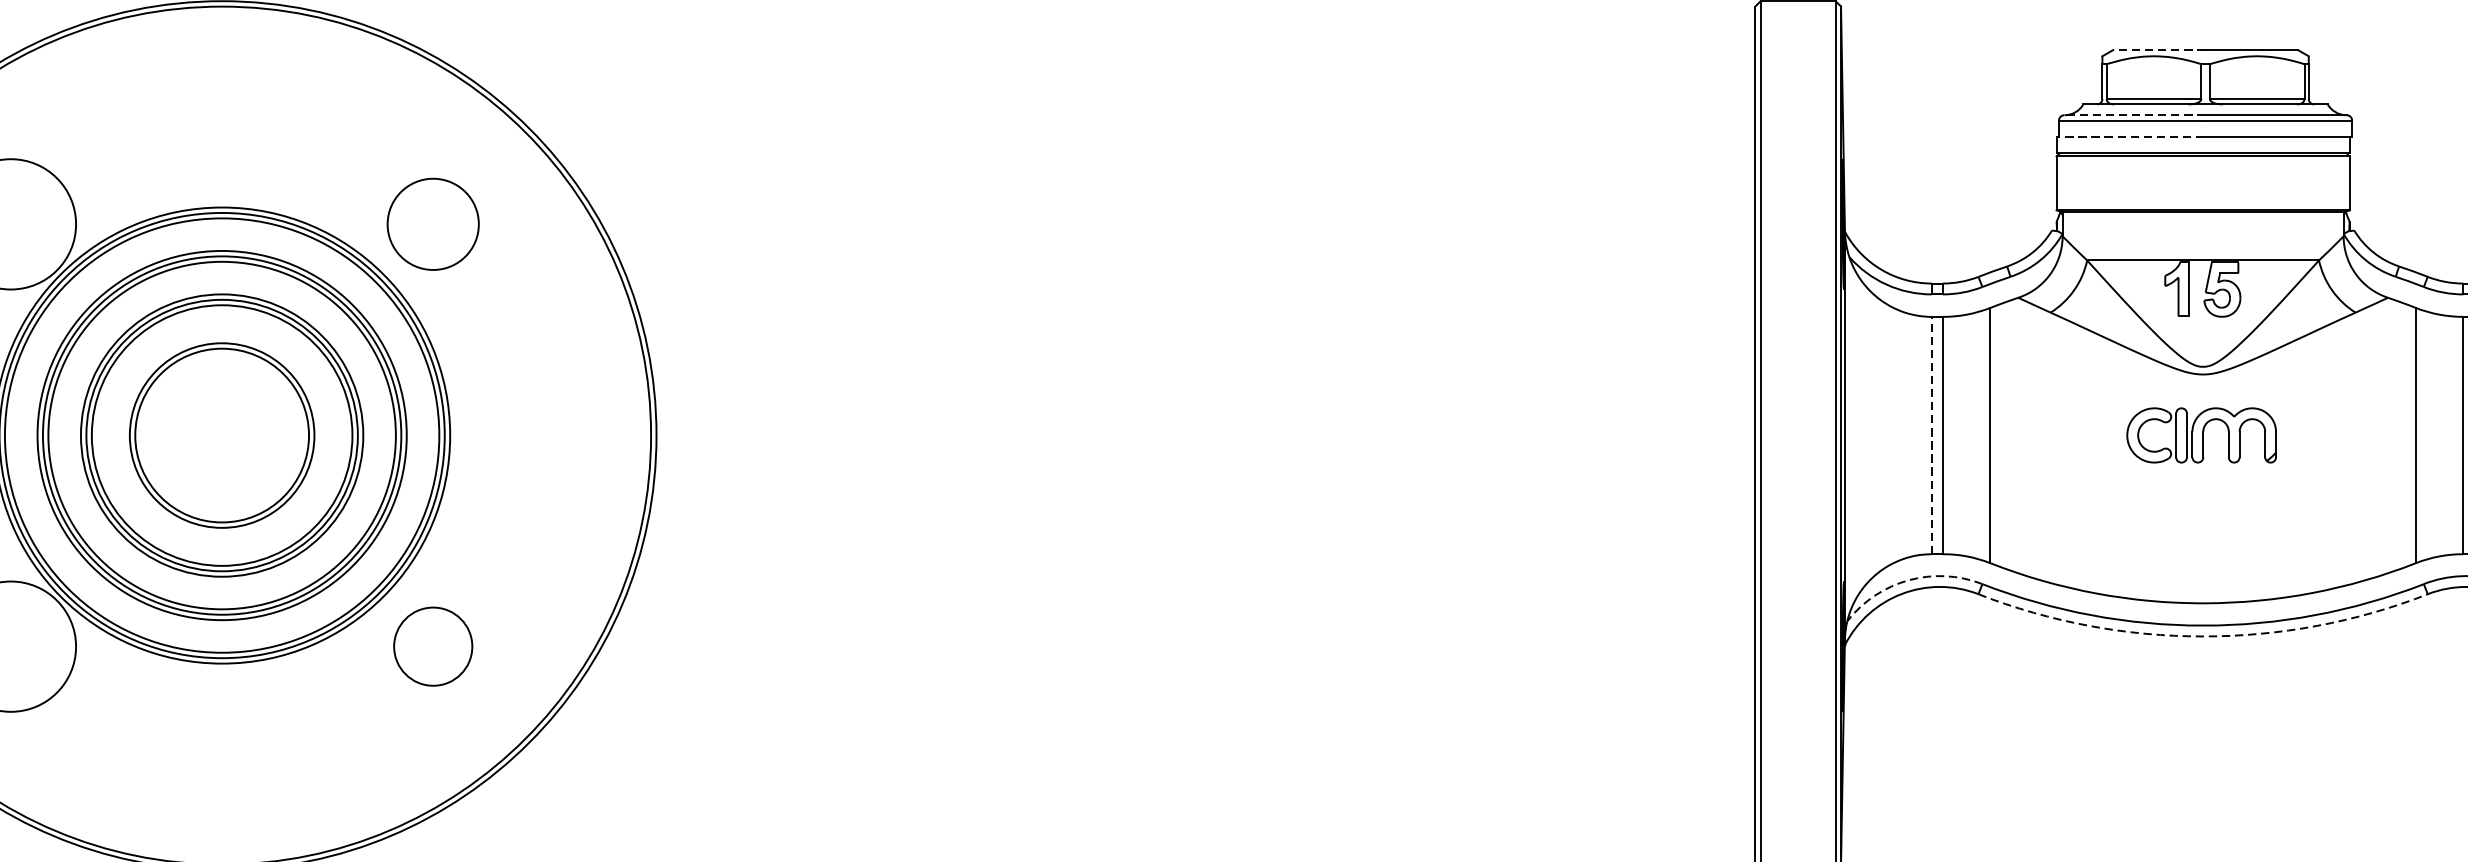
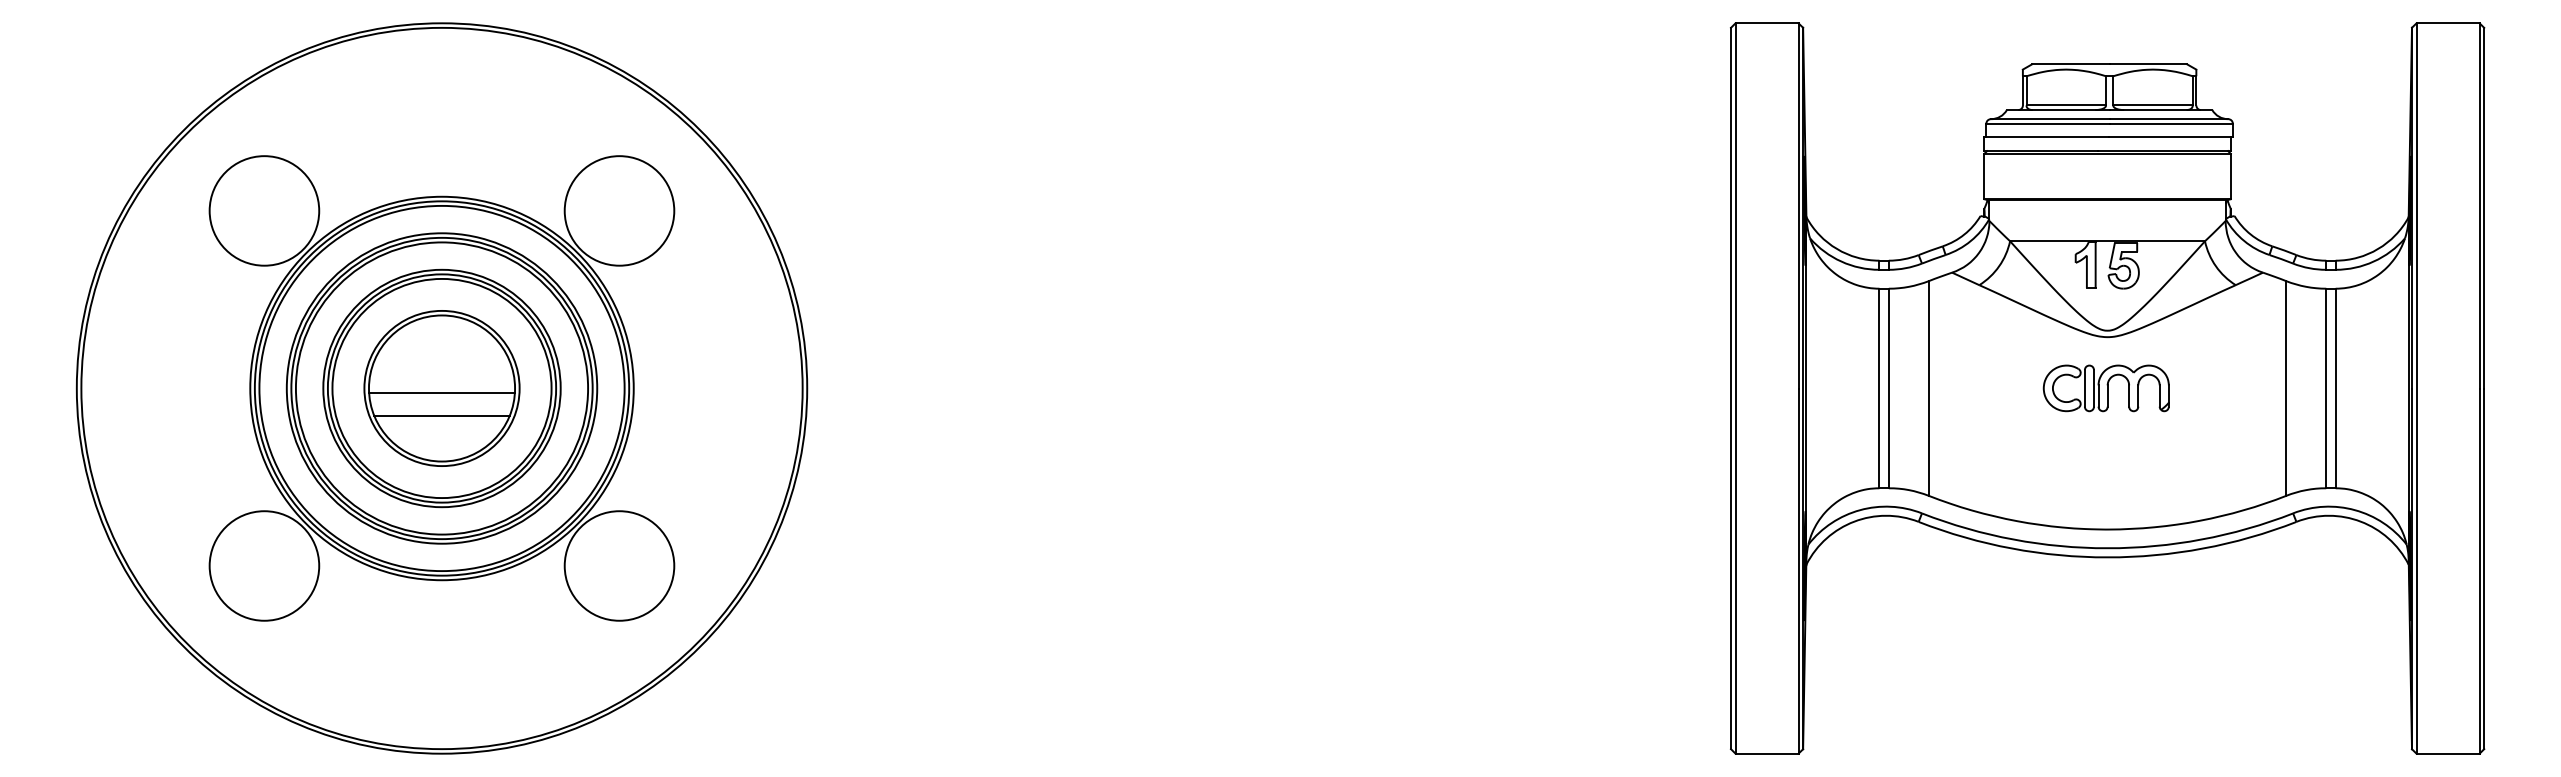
line: (2159, 50) -> (2070, 64), dashed -> solid
line: (2134, 115) -> (2049, 119), dashed -> solid
line: (2129, 137) -> (2045, 137), dashed -> solid
circle: (433, 223) -> (619, 210), size x1.43
line: (1931, 435) -> (1879, 388), dashed -> solid
line: (221, 441) -> (441, 393), added
line: (221, 467) -> (441, 415), added
arc: (1909, 580) -> (1860, 510), dashed -> solid
arc: (2203, 636) -> (2107, 557), dashed -> solid
circle: (433, 646) -> (619, 565), size x1.67

